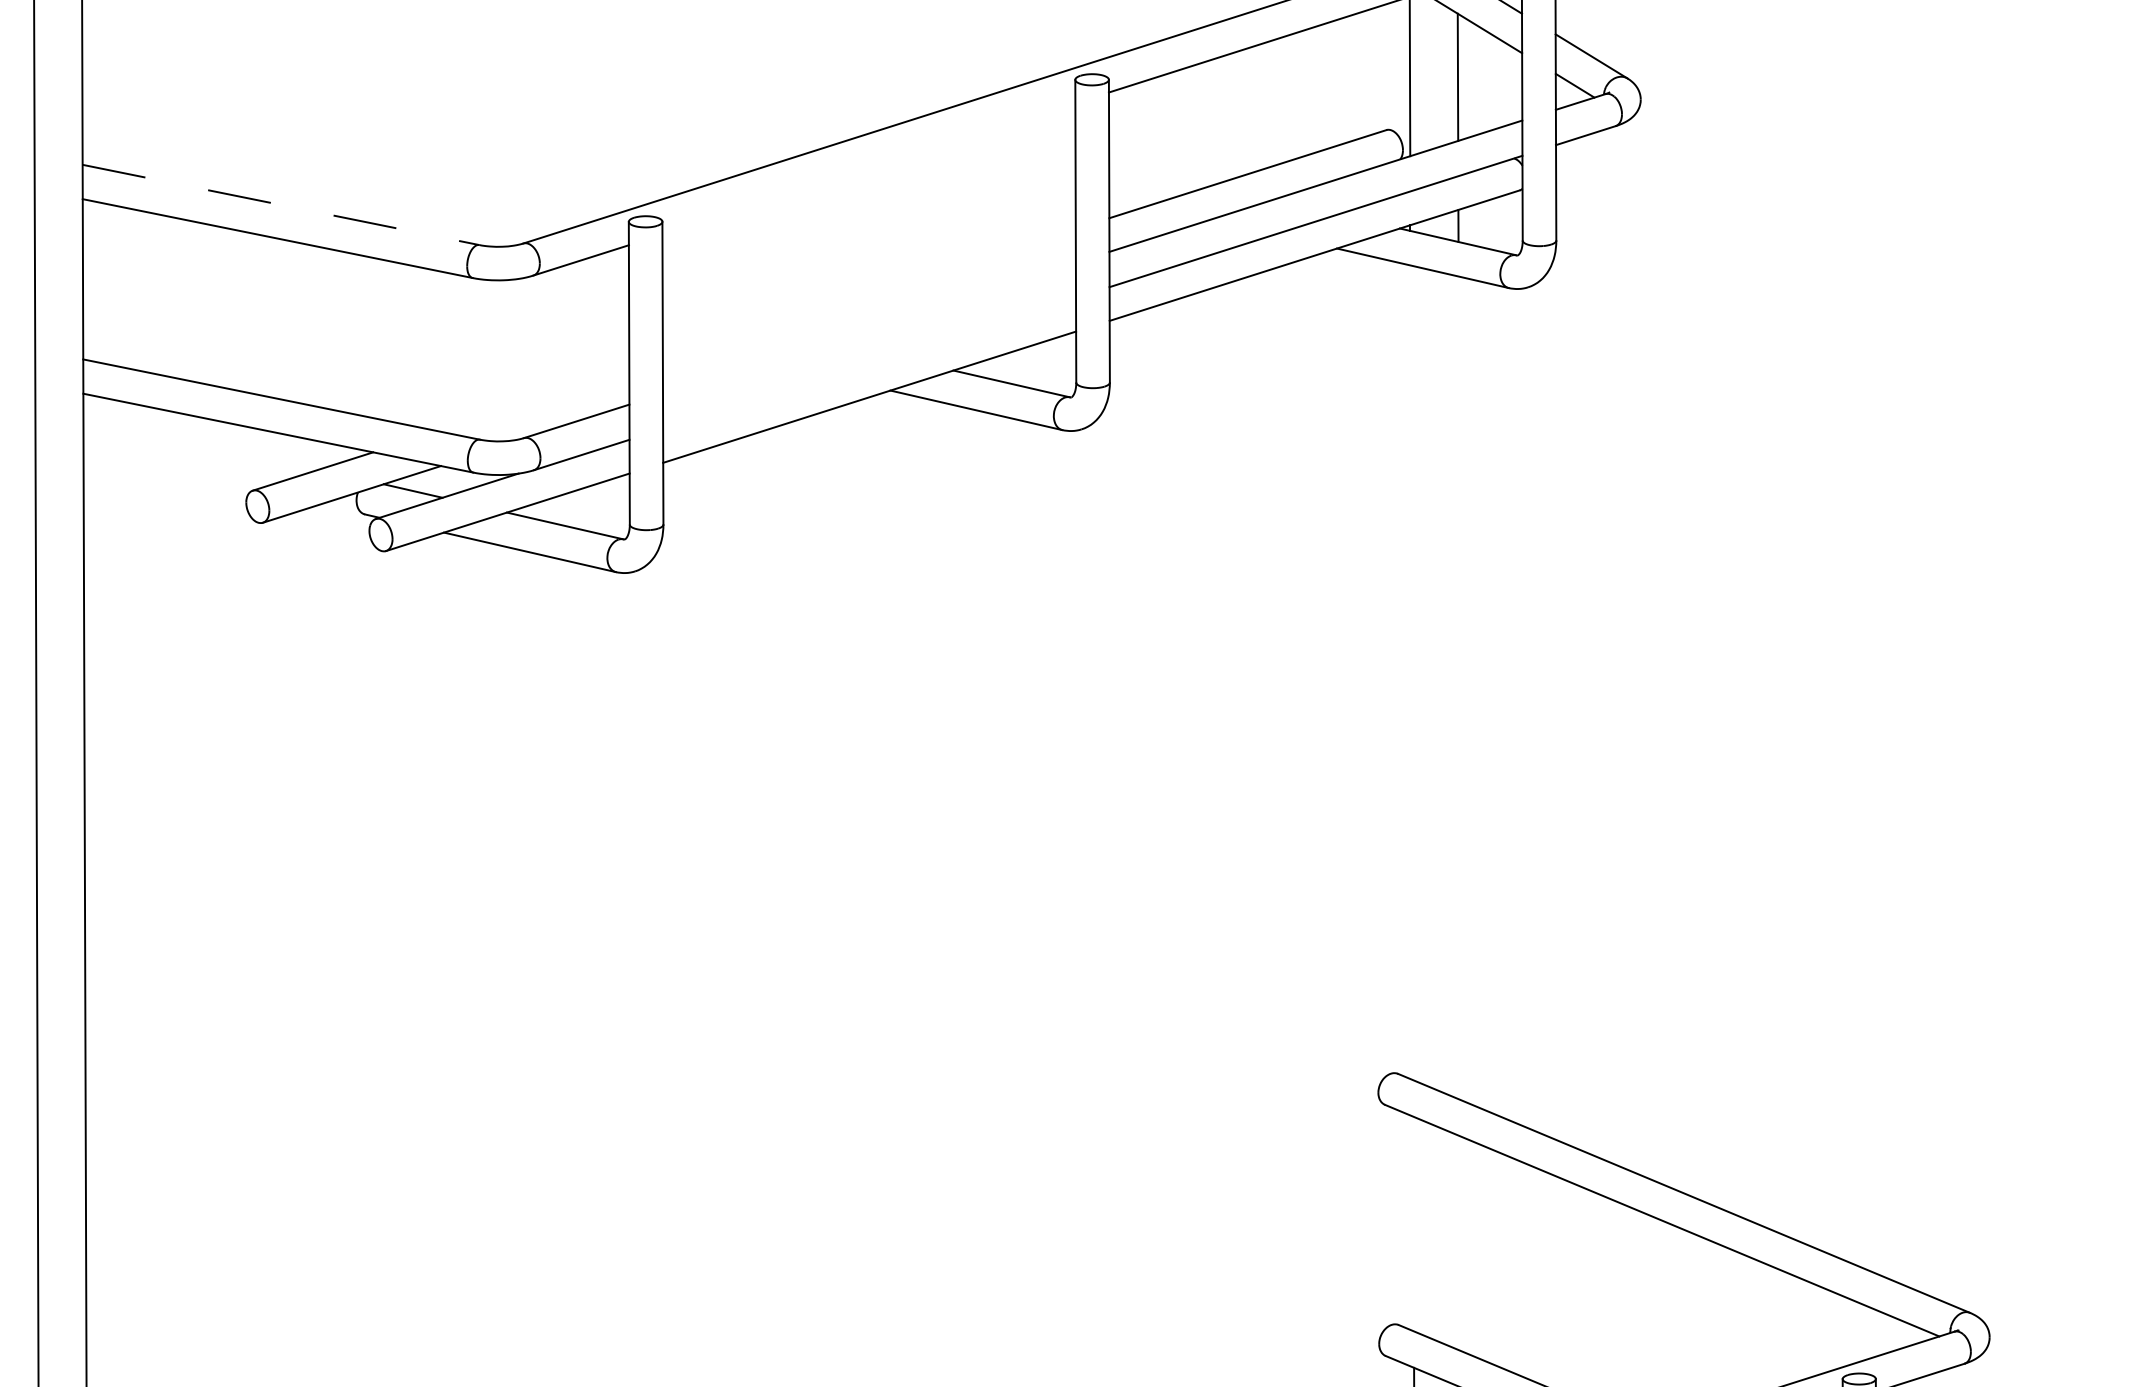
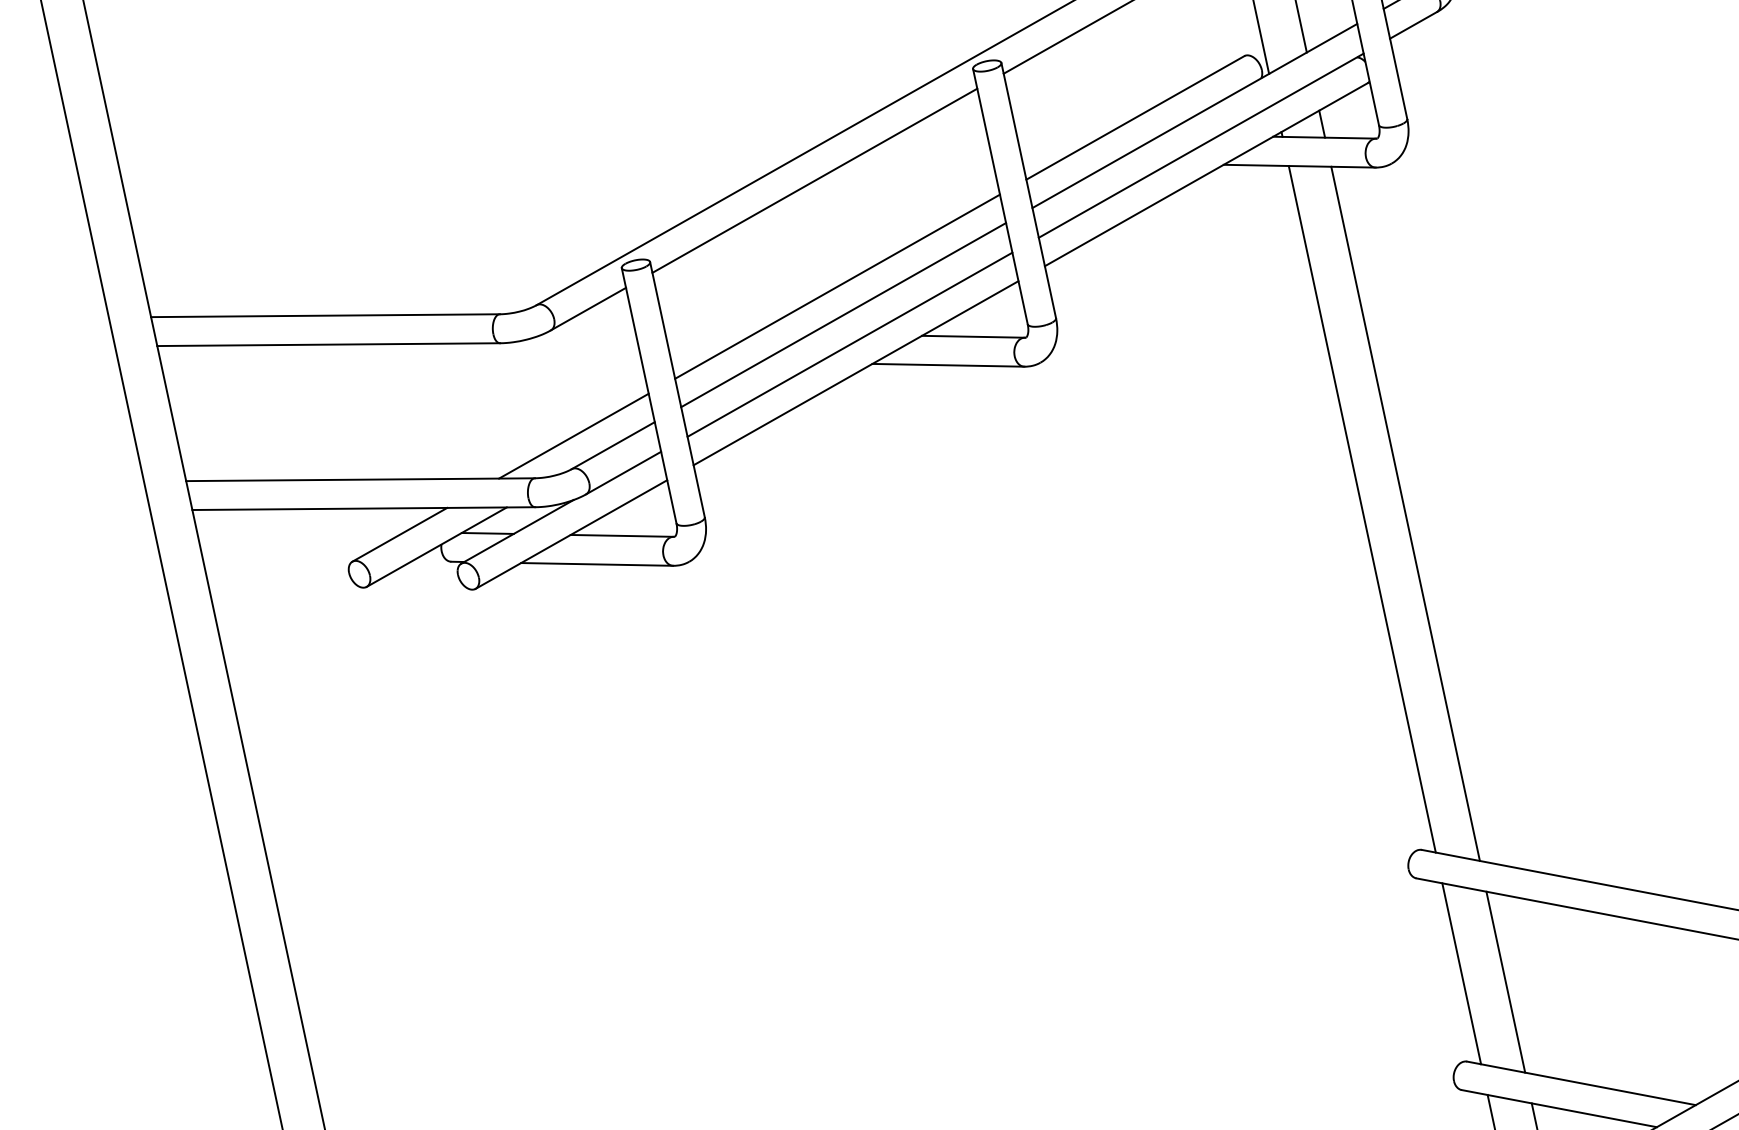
line: (868, 168) -> (814, 180), added
line: (281, 205) -> (326, 316), dashed -> solid
line: (868, 294) -> (836, 286), added
line: (869, 327) -> (843, 314), added
line: (869, 363) -> (849, 344), added
line: (534, 400) -> (574, 435), added
line: (1411, 672) -> (1361, 509), added
line: (1459, 688) -> (1405, 514), added
line: (1413, 1223) -> (1461, 973), added
line: (1461, 1243) -> (1505, 981), added

